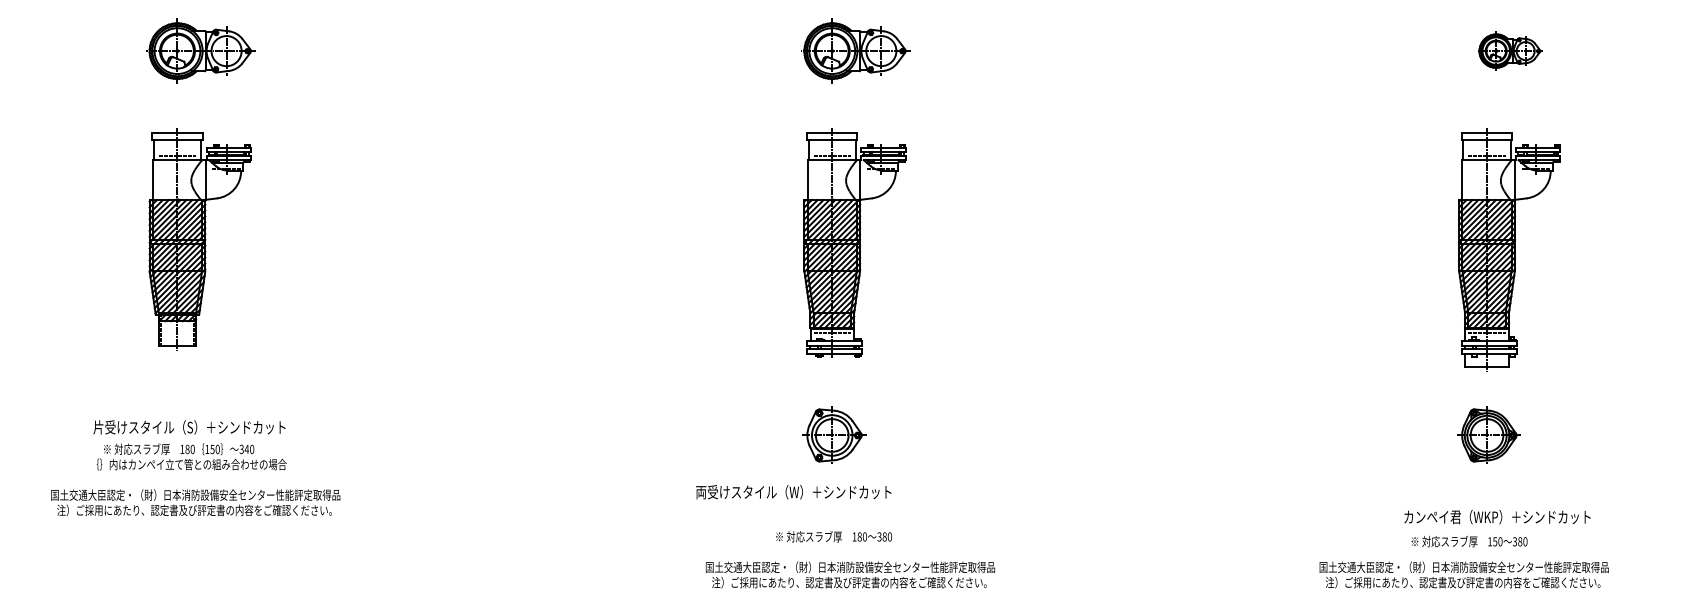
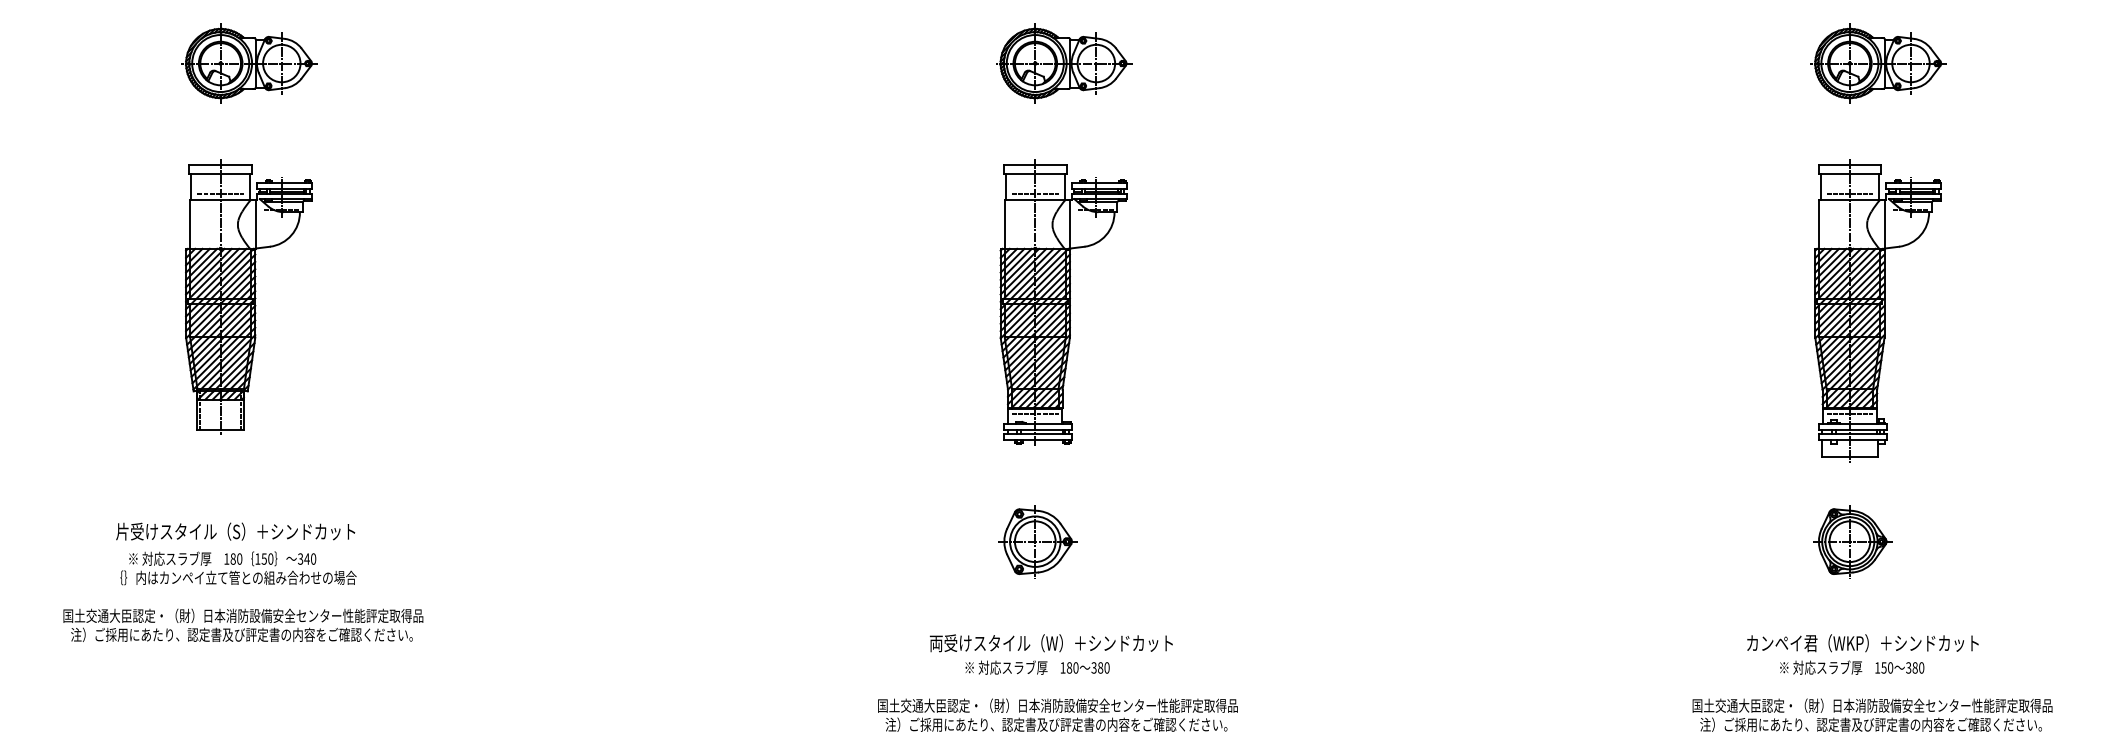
part: (1510, 51) -> (1878, 63), size x1.67
text: (793, 492) -> (1050, 643), moved
text: (1469, 541) -> (1852, 667), moved
text: (1464, 574) -> (1872, 714), moved

